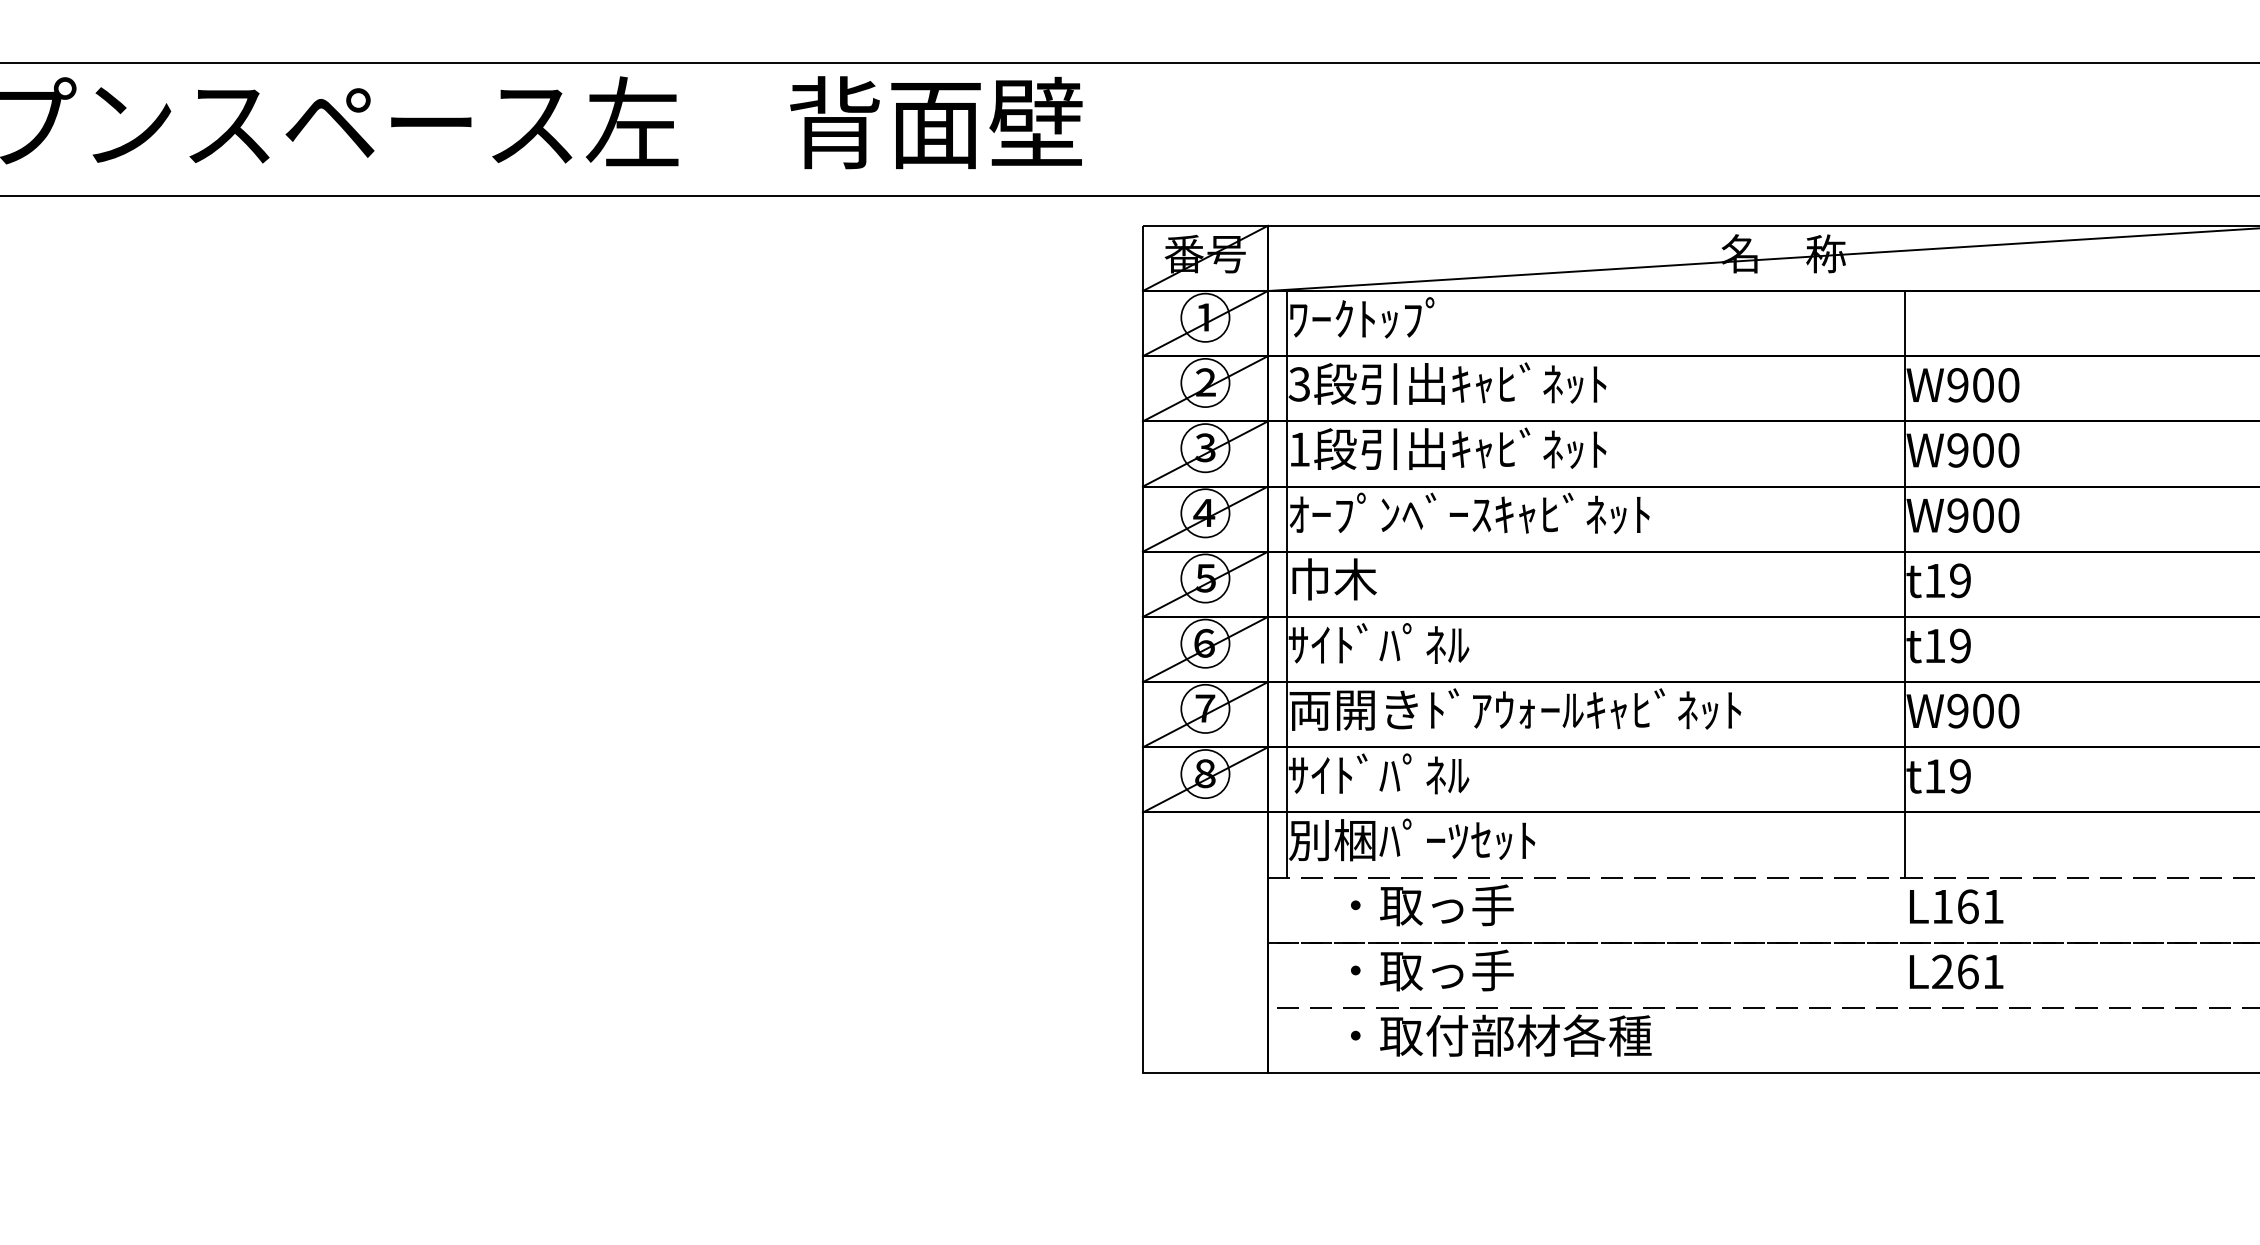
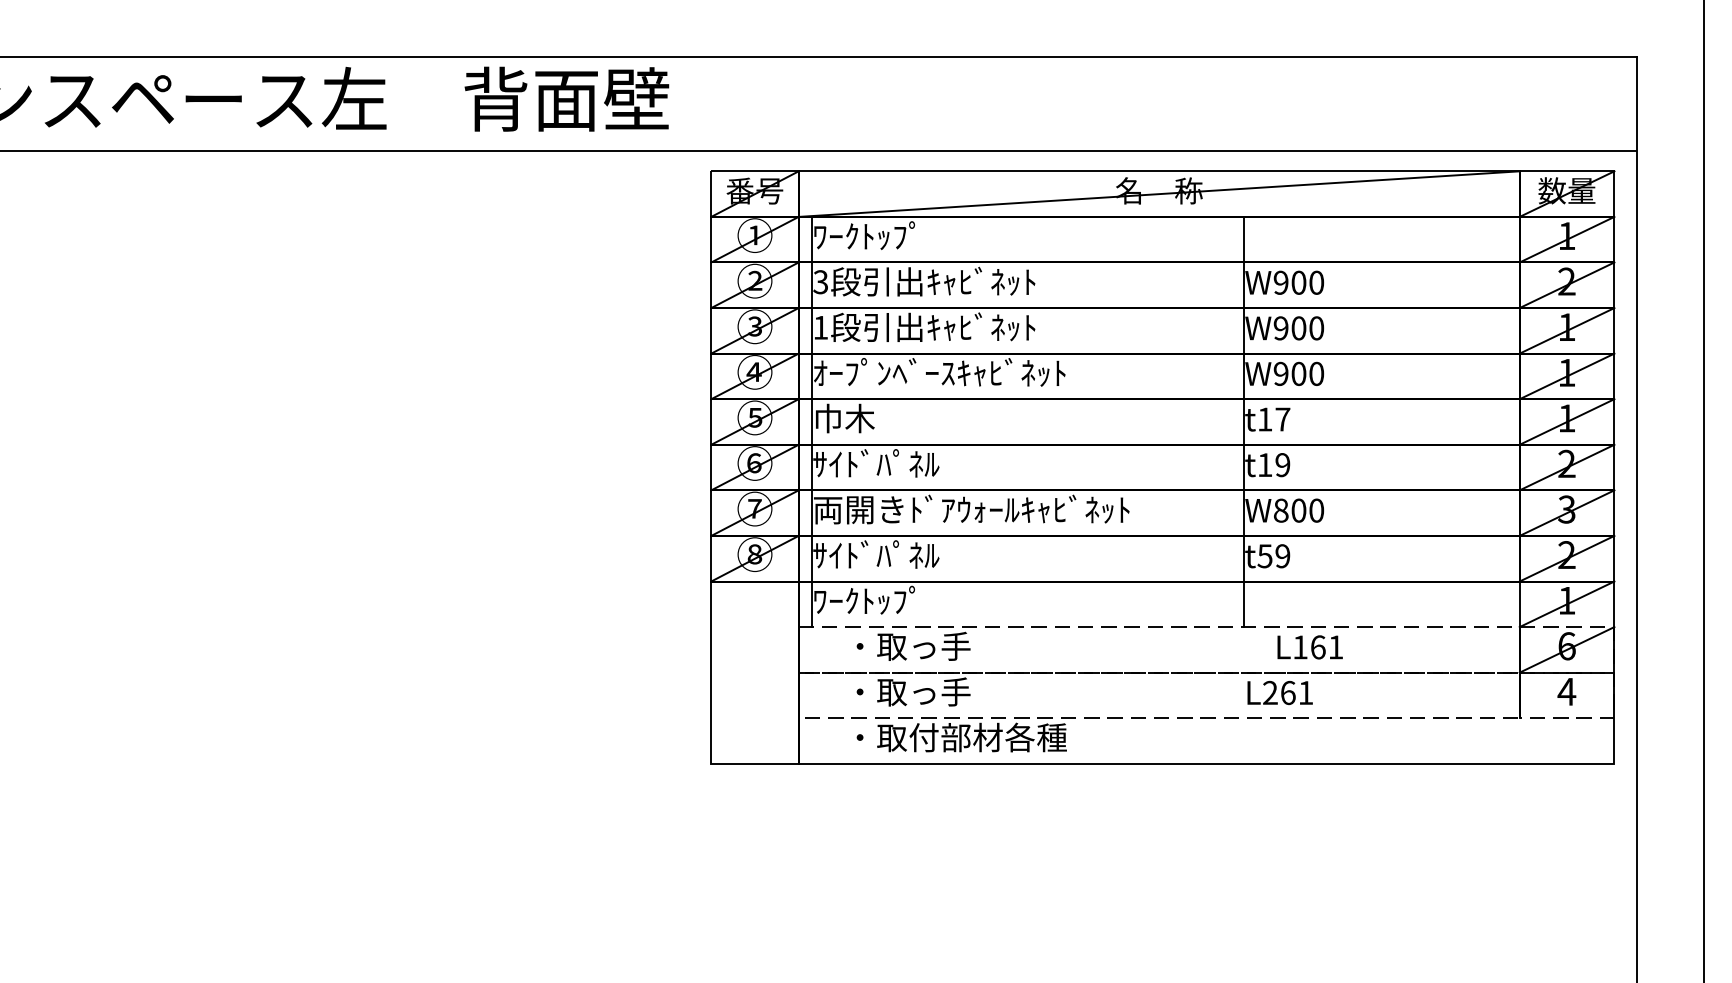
text: (1959, 580) -> (1282, 419), t19 -> t17
text: (1957, 710) -> (1280, 510), W900 -> W800
text: (1934, 776) -> (1264, 556), t19 -> t59
text: (1412, 839) -> (899, 600), 別梱ﾊﾟｰﾂｾｯﾄ -> ﾜｰｸﾄｯﾌﾟ
text: (1955, 906) -> (1309, 647), moved

